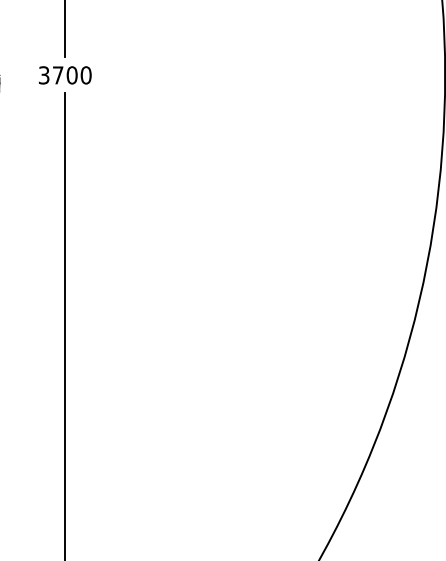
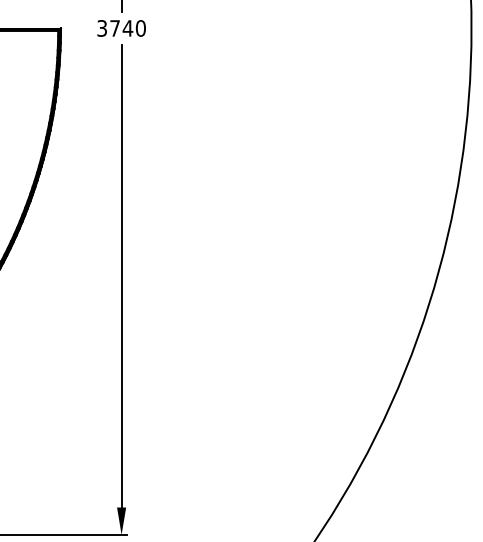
text: (71, 75) -> (127, 28), 3700 -> 3740

